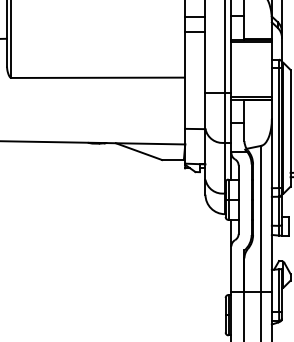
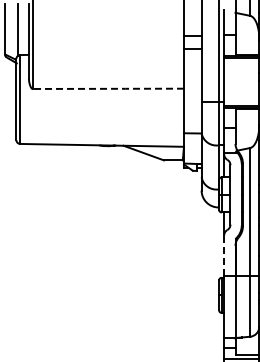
line: (98, 77) -> (108, 88), solid -> dashed
line: (231, 269) -> (224, 255), solid -> dashed

